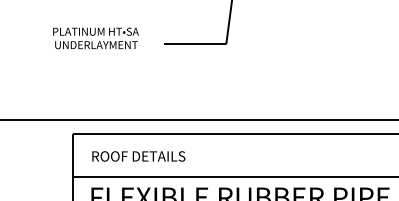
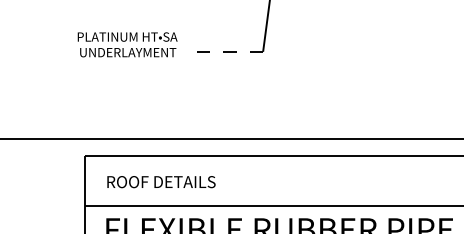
text: (95, 38) -> (127, 44), moved
line: (194, 44) -> (226, 51), solid -> dashed

